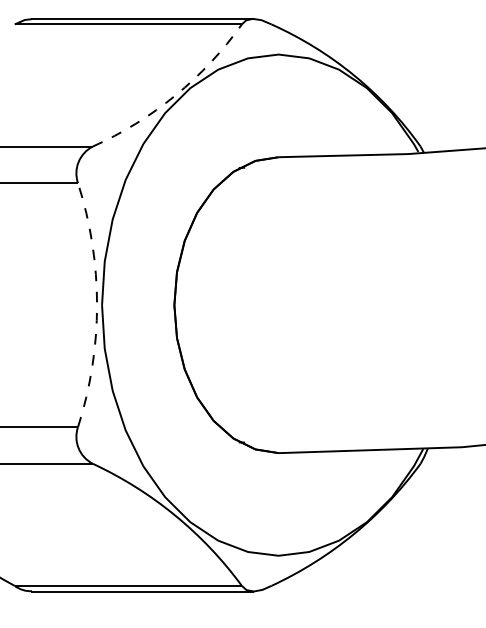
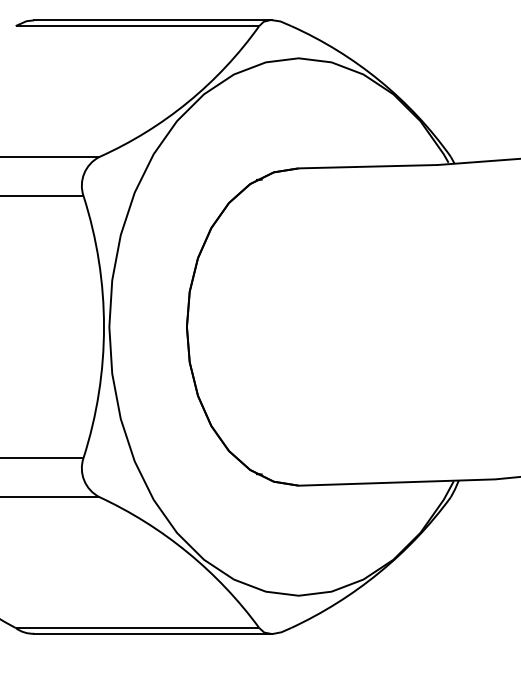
arc: (175, 95) -> (188, 102), dashed -> solid
arc: (97, 305) -> (104, 327), dashed -> solid

